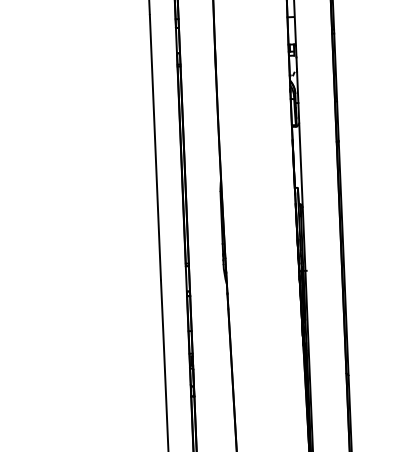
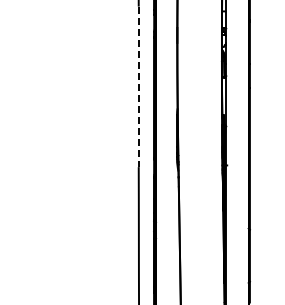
line: (155, 148) -> (138, 87), solid -> dashed

